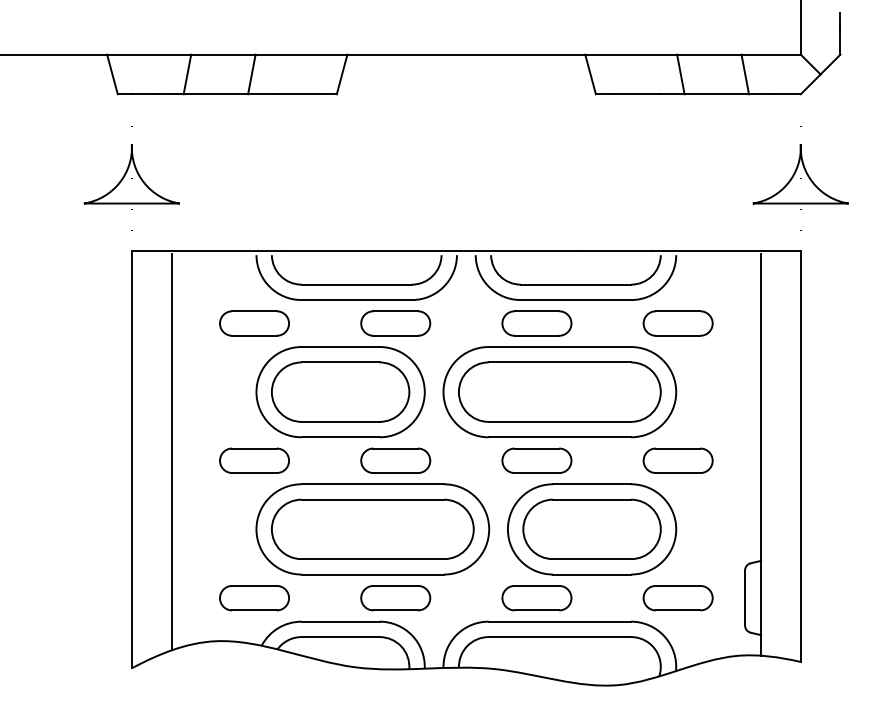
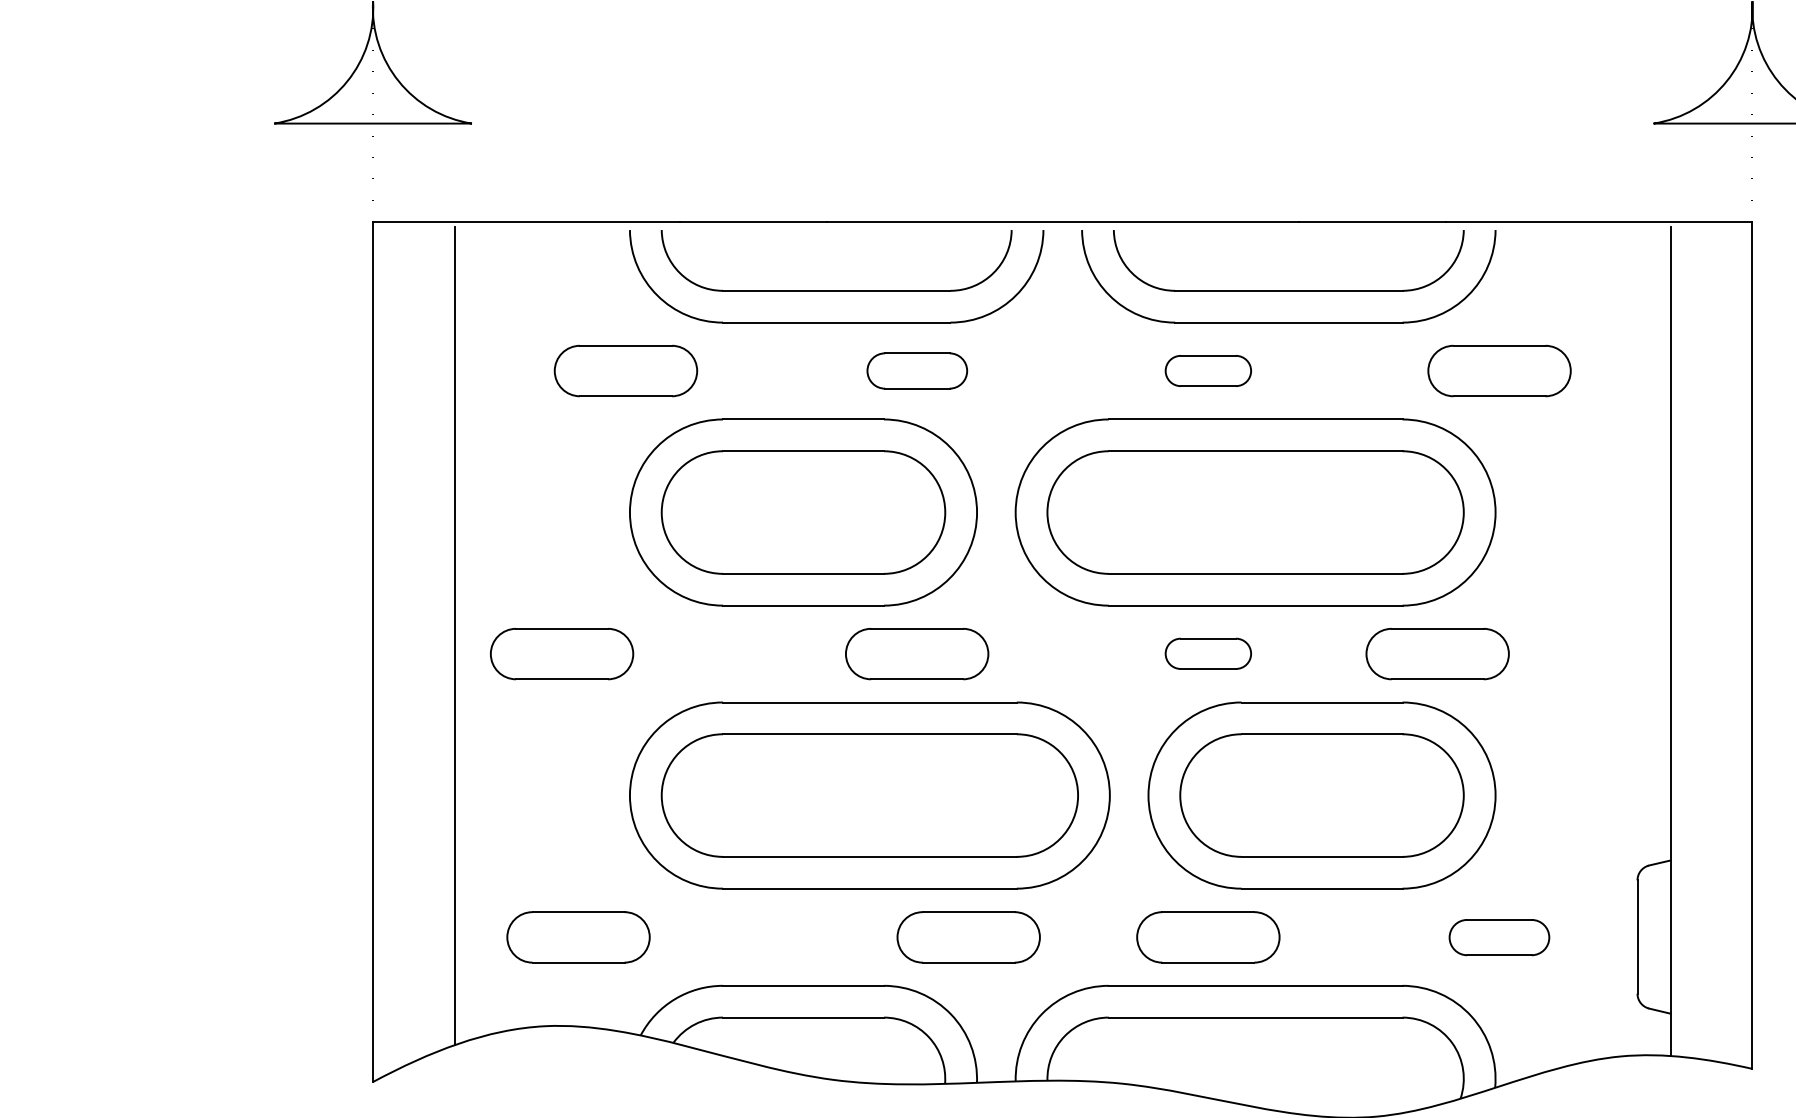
part: (395, 323) -> (916, 370), size x0.7
part: (536, 323) -> (1207, 370), size x0.6
part: (254, 460) -> (561, 653), moved
part: (536, 460) -> (1207, 653), size x0.6
part: (677, 460) -> (1436, 653), moved
part: (254, 598) -> (578, 938), moved
part: (395, 598) -> (968, 938), moved
part: (677, 598) -> (1498, 938), size x0.7

